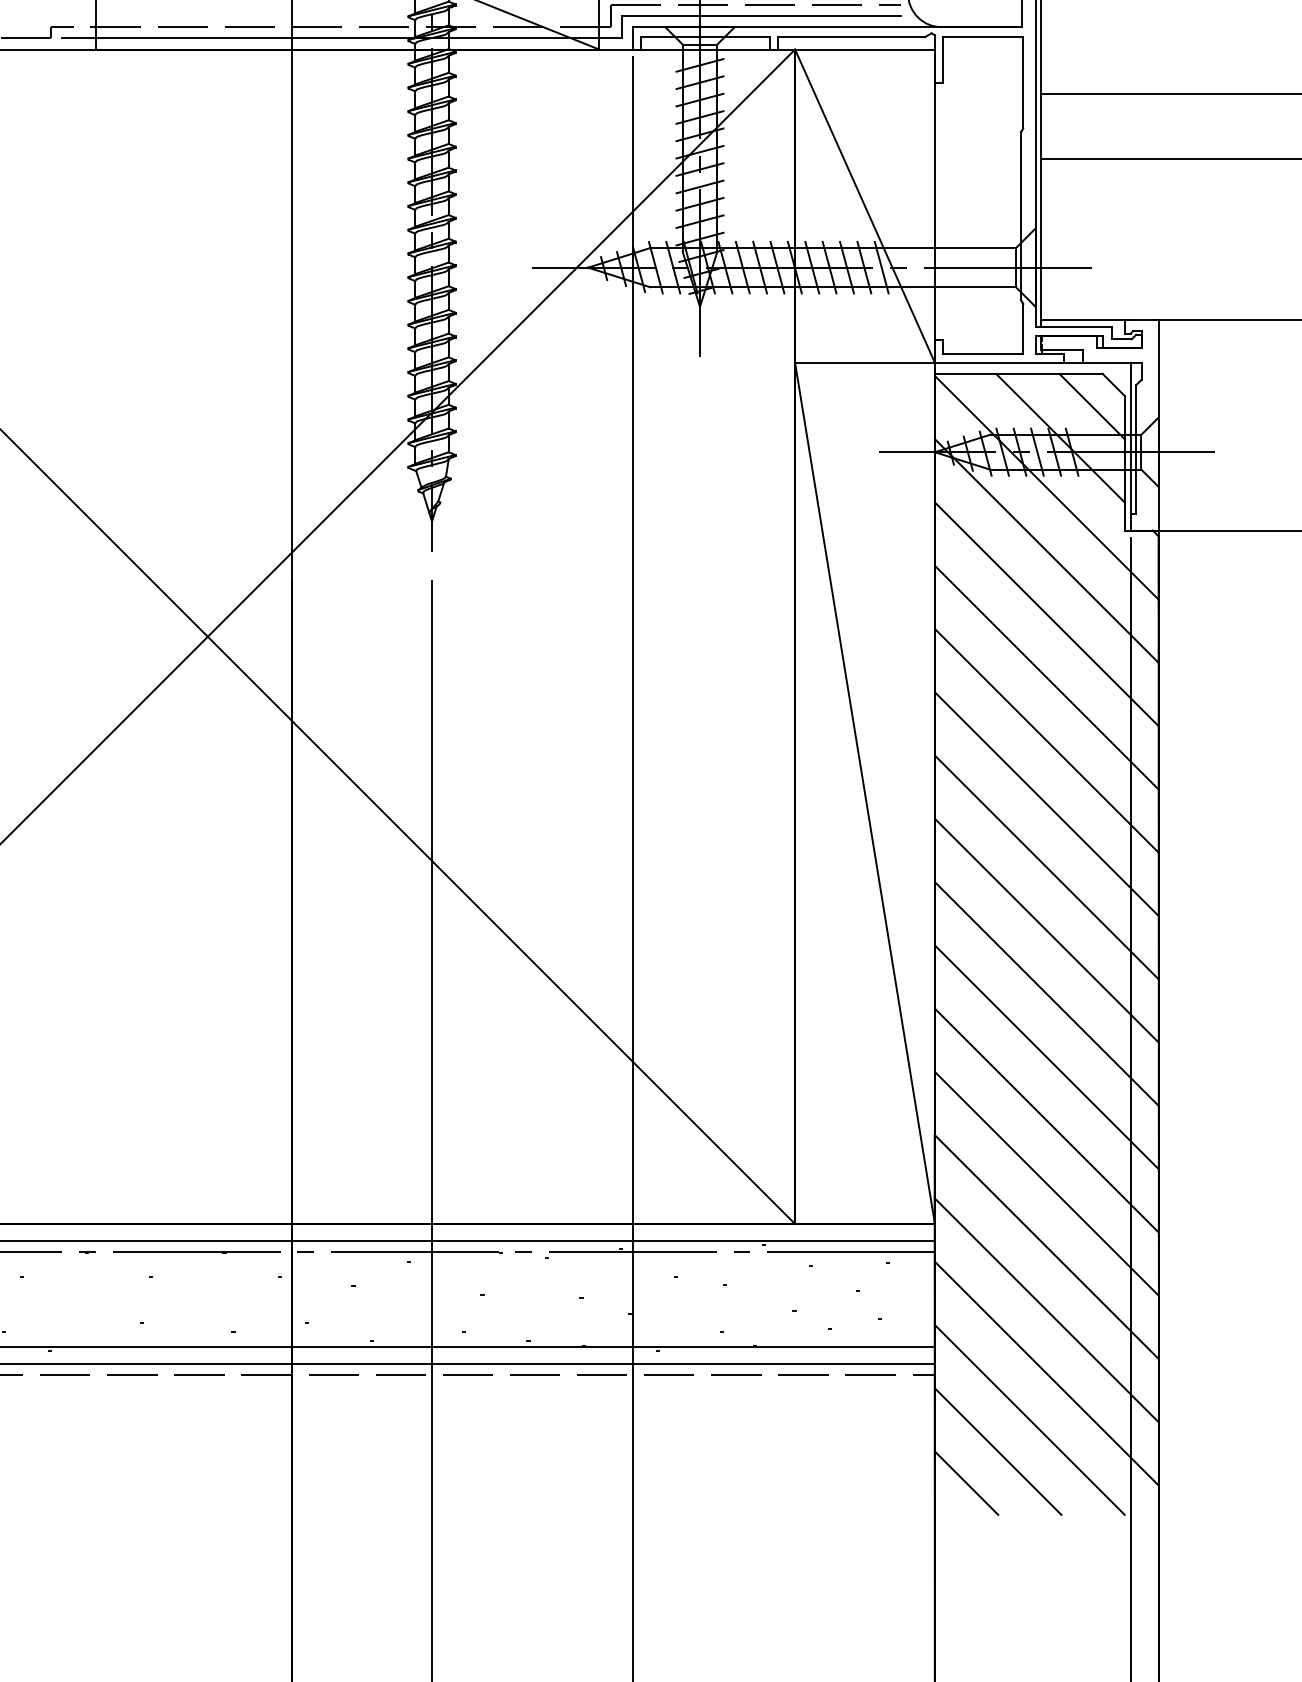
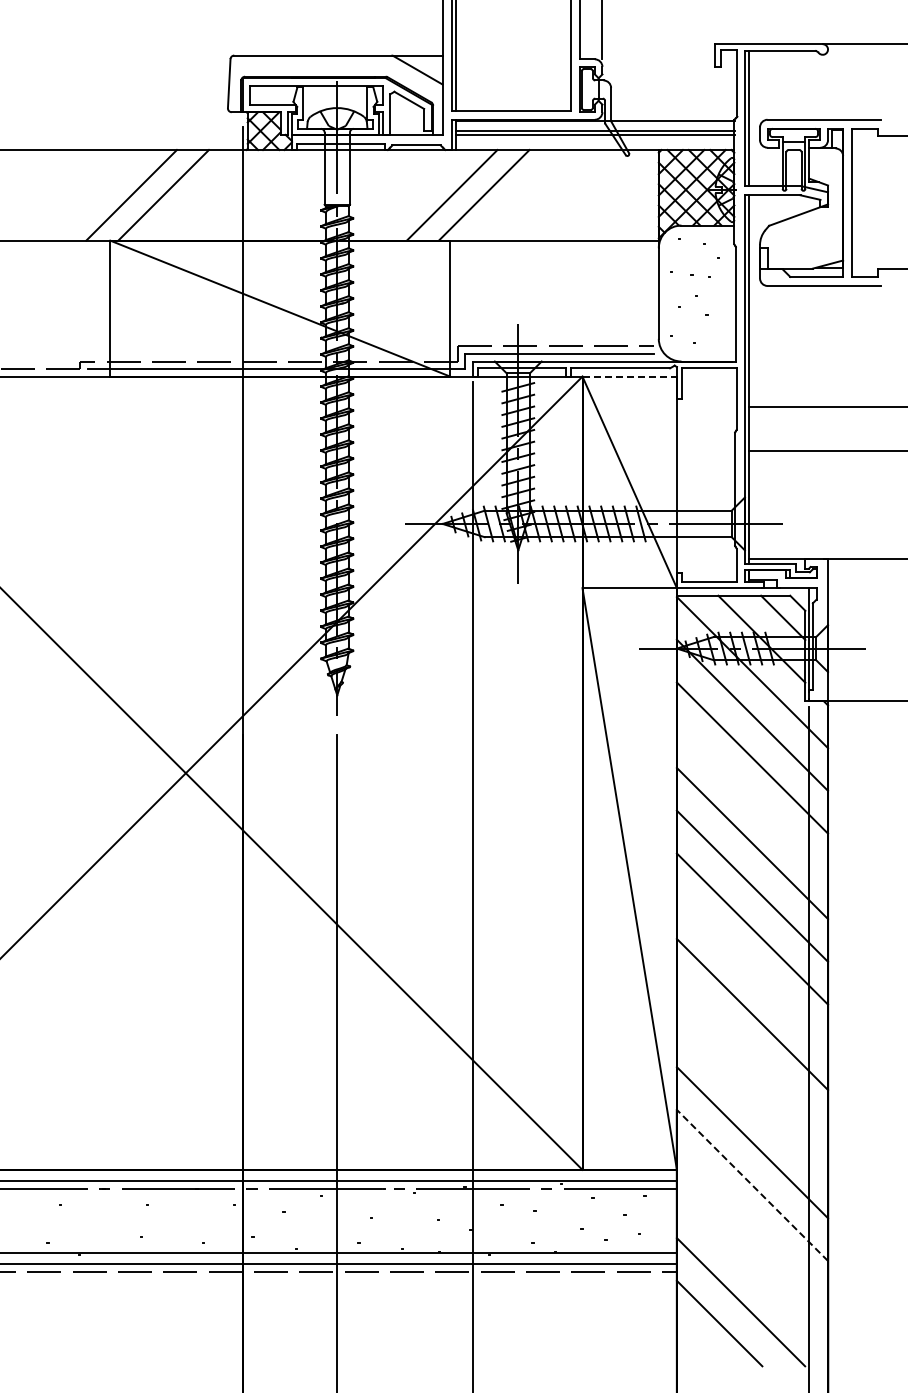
line: (866, 49) -> (630, 376), solid -> dashed
line: (1046, 677) -> (752, 800), removed
line: (1046, 930) -> (752, 971), removed
line: (1046, 1056) -> (752, 1056), removed
line: (1046, 1119) -> (752, 1099), removed
line: (1046, 1247) -> (752, 1185), solid -> dashed
line: (1046, 1309) -> (752, 1227), removed
line: (1046, 1372) -> (752, 1270), removed
line: (965, 1482) -> (697, 1344), removed

